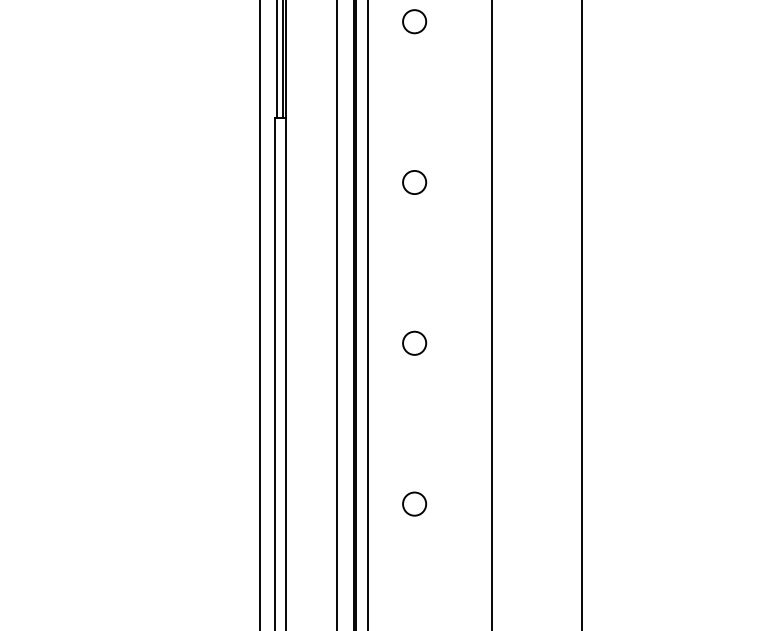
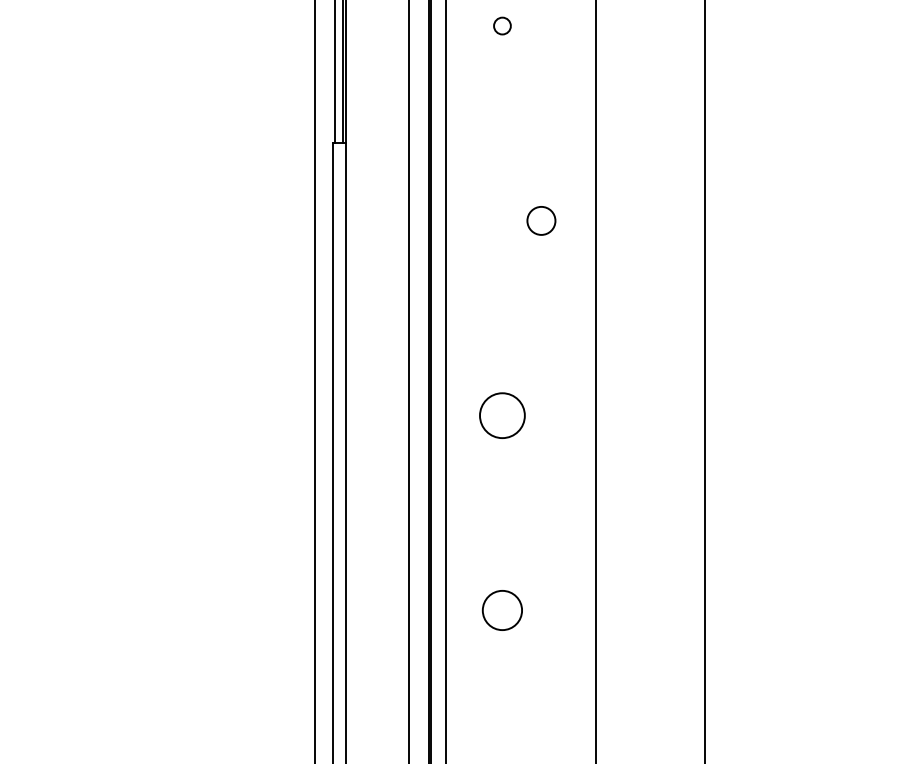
circle: (414, 21) -> (502, 25), size x0.6
circle: (414, 182) -> (541, 220), moved
circle: (414, 343) -> (502, 415), size x1.6
circle: (414, 504) -> (502, 610), size x1.4

